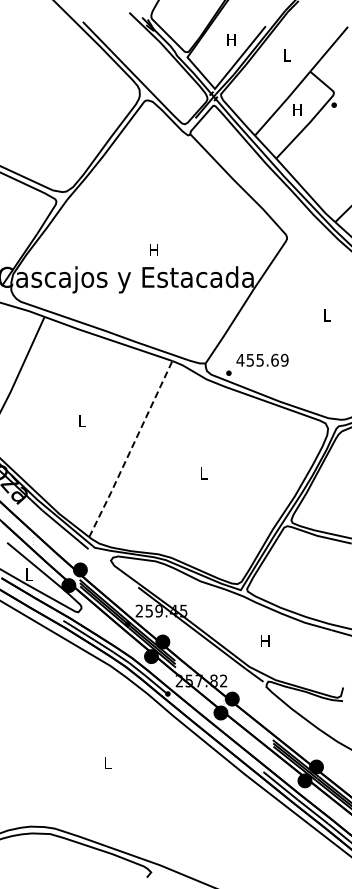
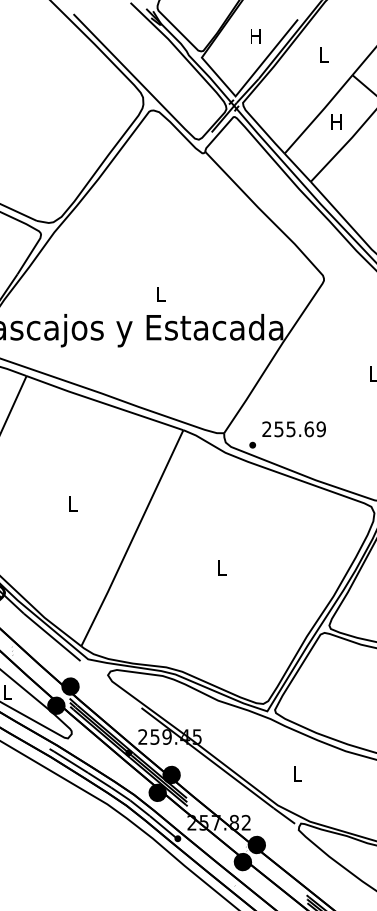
text: (153, 249) -> (160, 293), H -> L
text: (240, 359) -> (266, 428), 455.69 -> 255.69
line: (131, 449) -> (133, 538), dashed -> solid
text: (265, 640) -> (297, 773), H -> L

